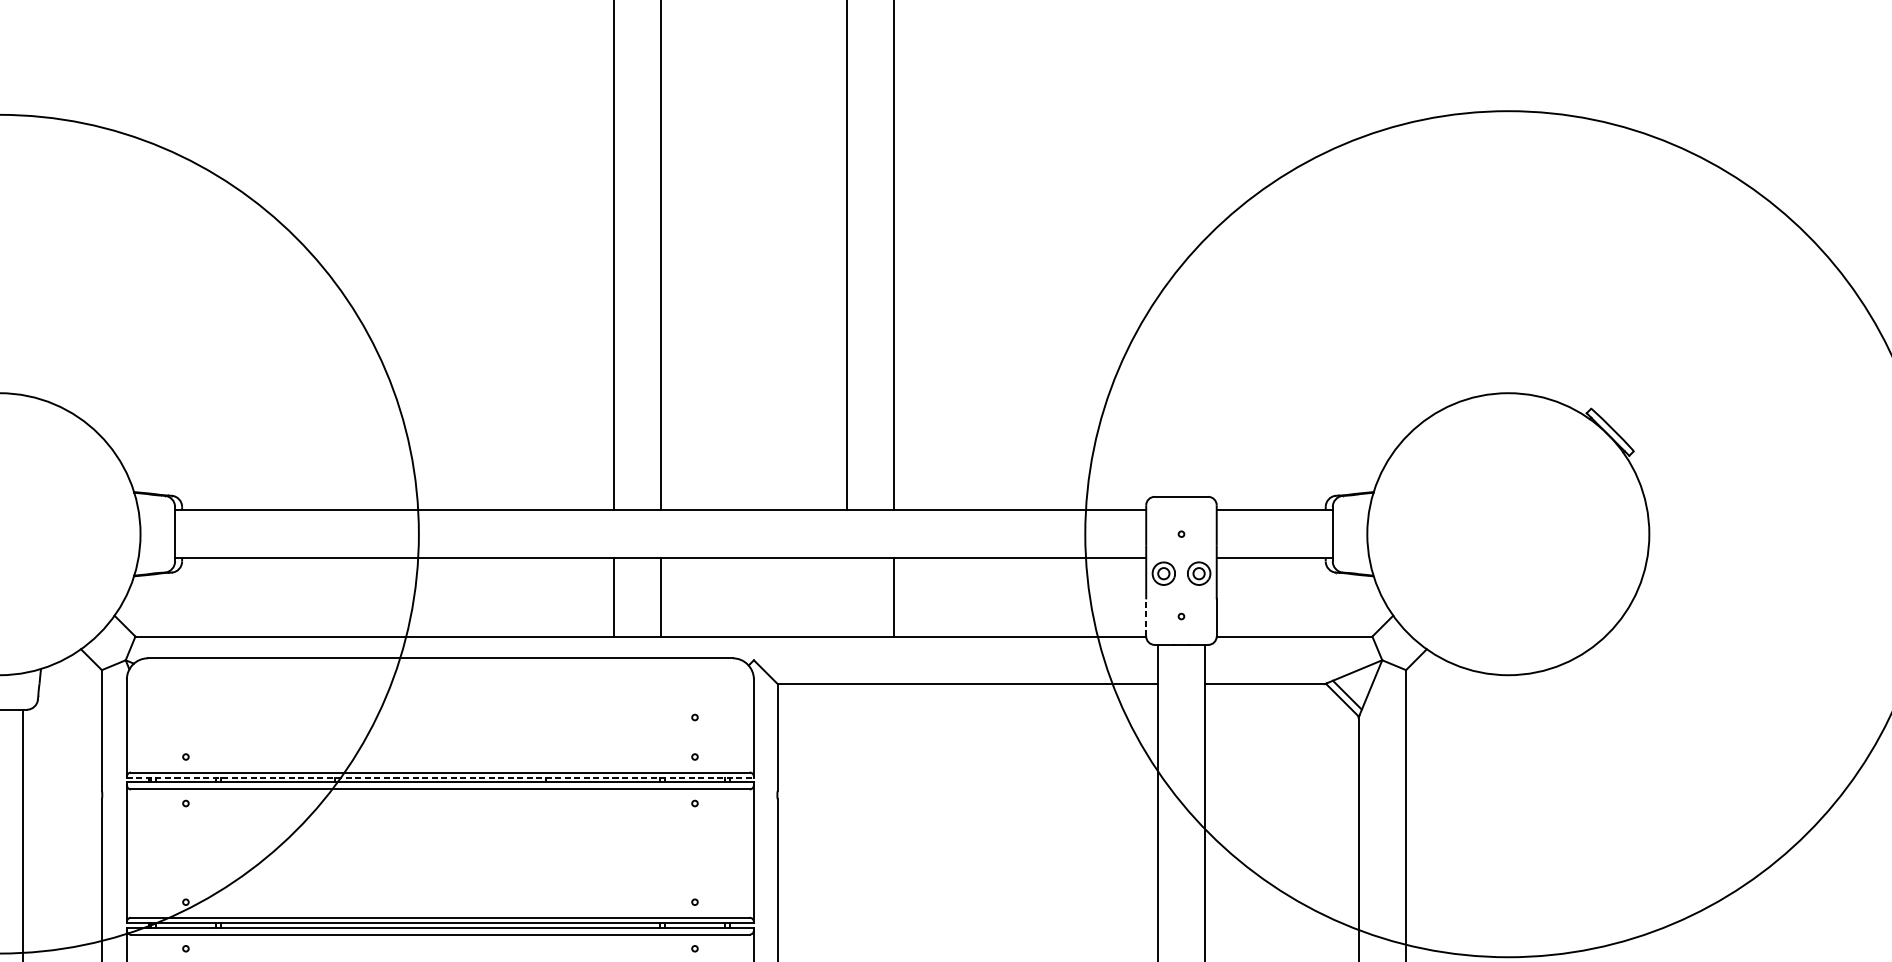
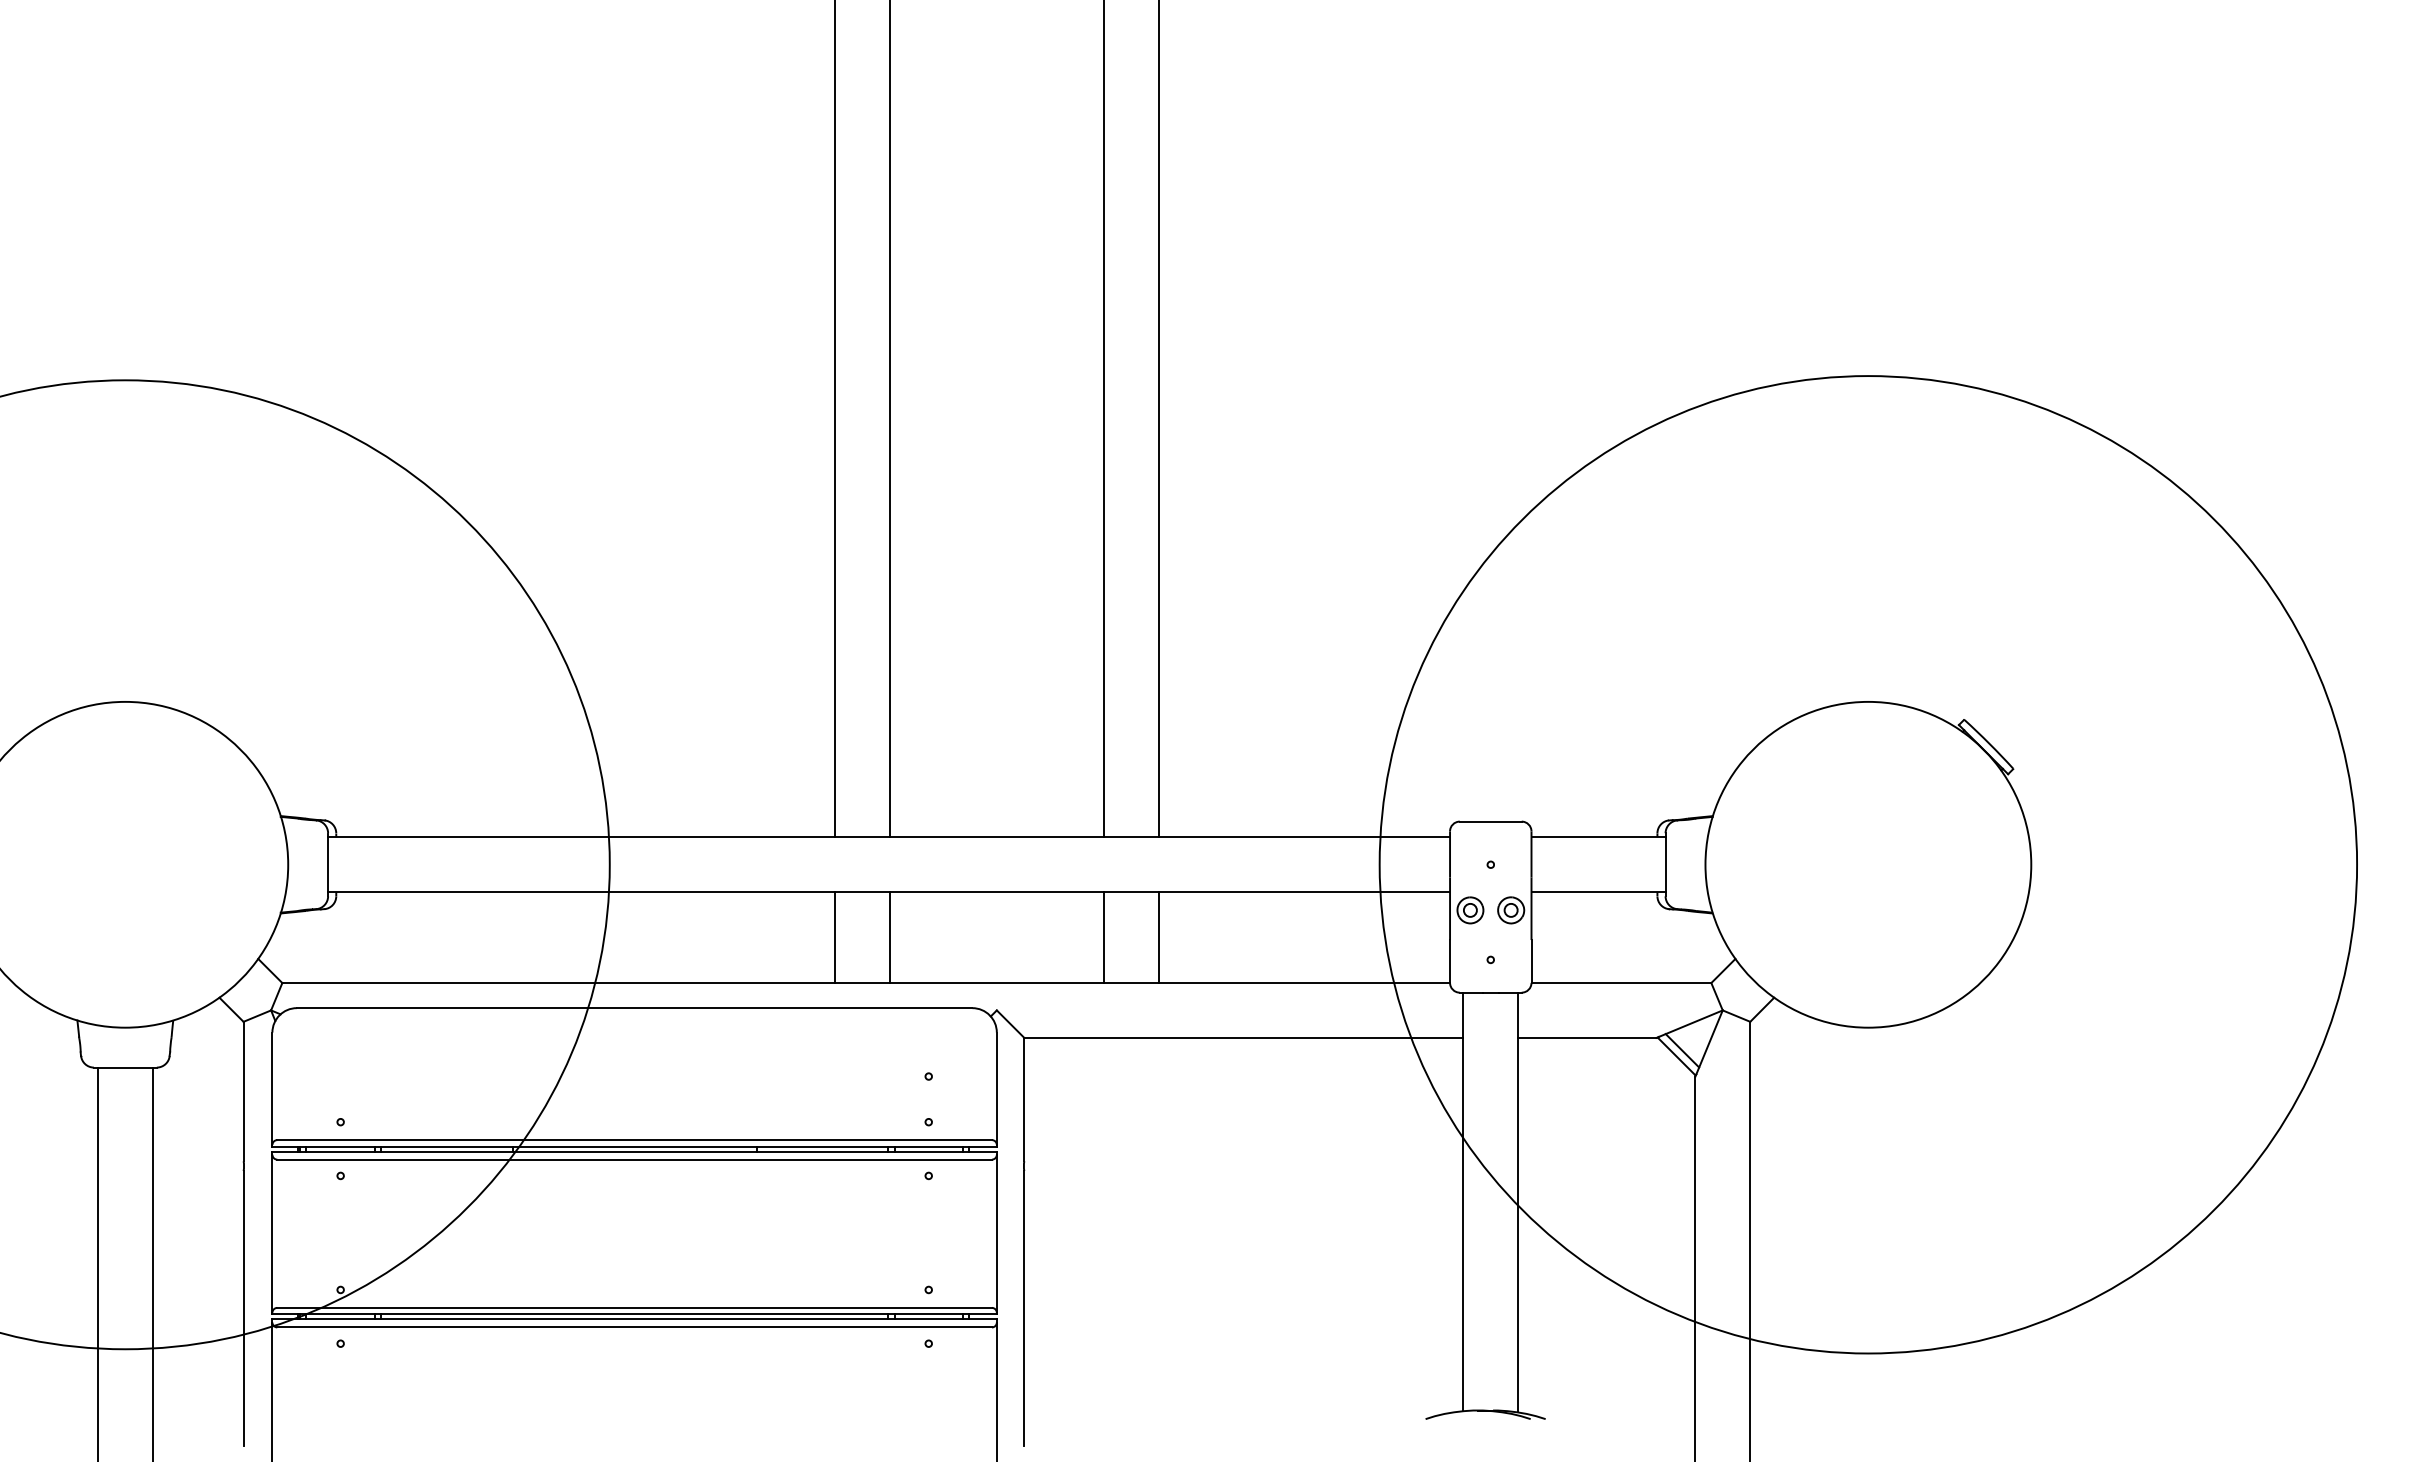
line: (846, 597) -> (1103, 937), added
line: (1146, 617) -> (1450, 960), dashed -> solid
line: (441, 778) -> (635, 1146), dashed -> solid

